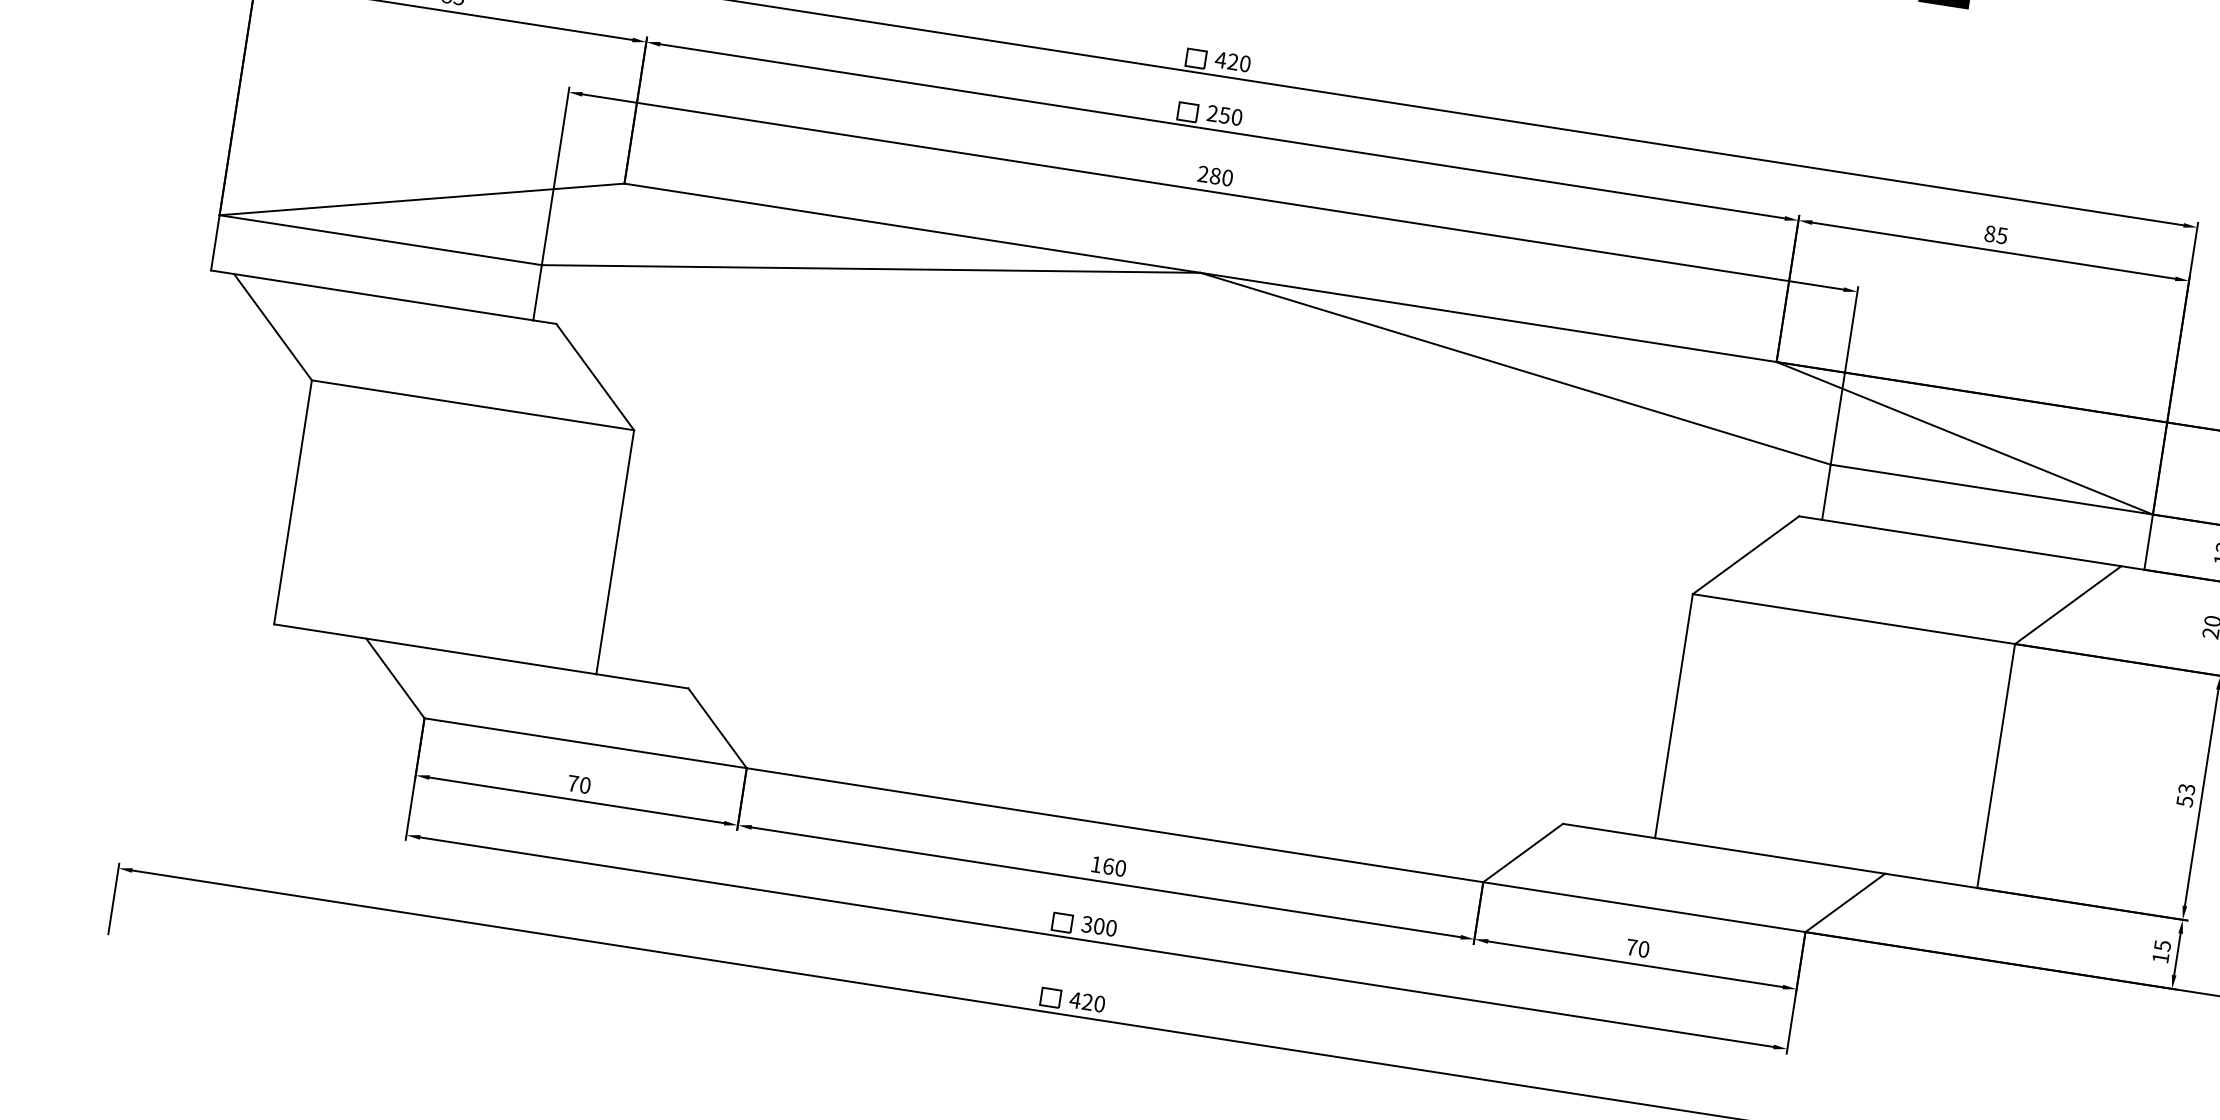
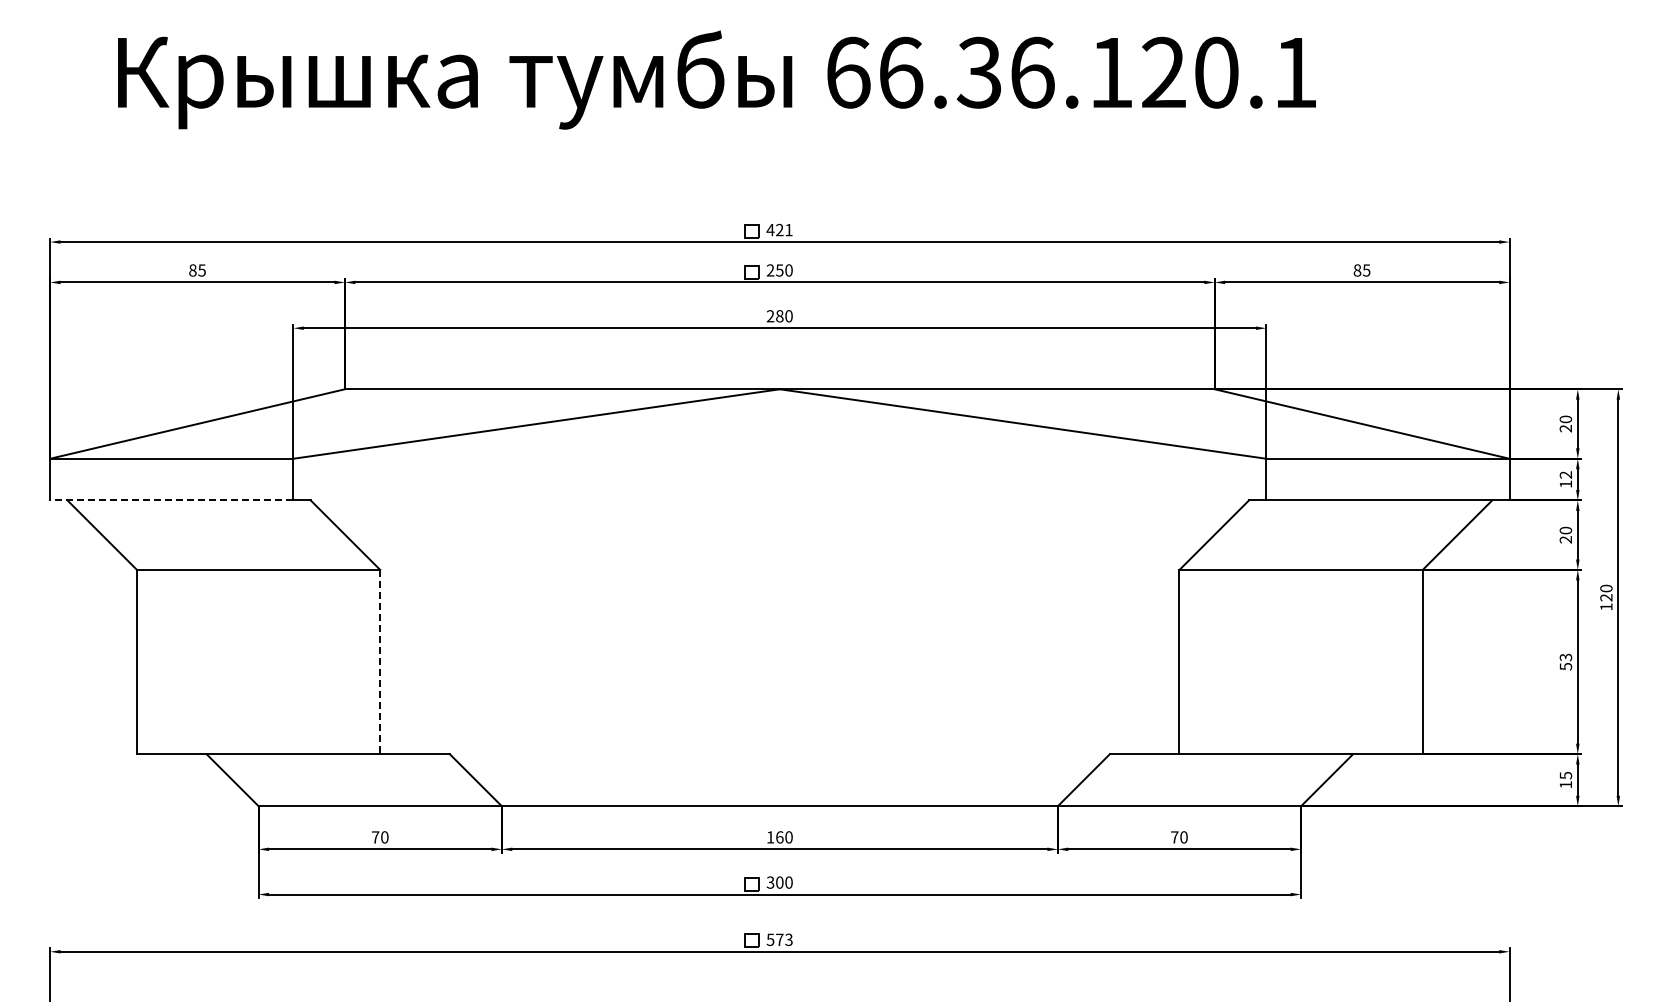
text: (1244, 62) -> (788, 229), 420 -> 421
line: (371, 295) -> (171, 500), solid -> dashed
line: (615, 552) -> (380, 662), solid -> dashed
text: (1087, 1001) -> (779, 939), 420 -> 573

